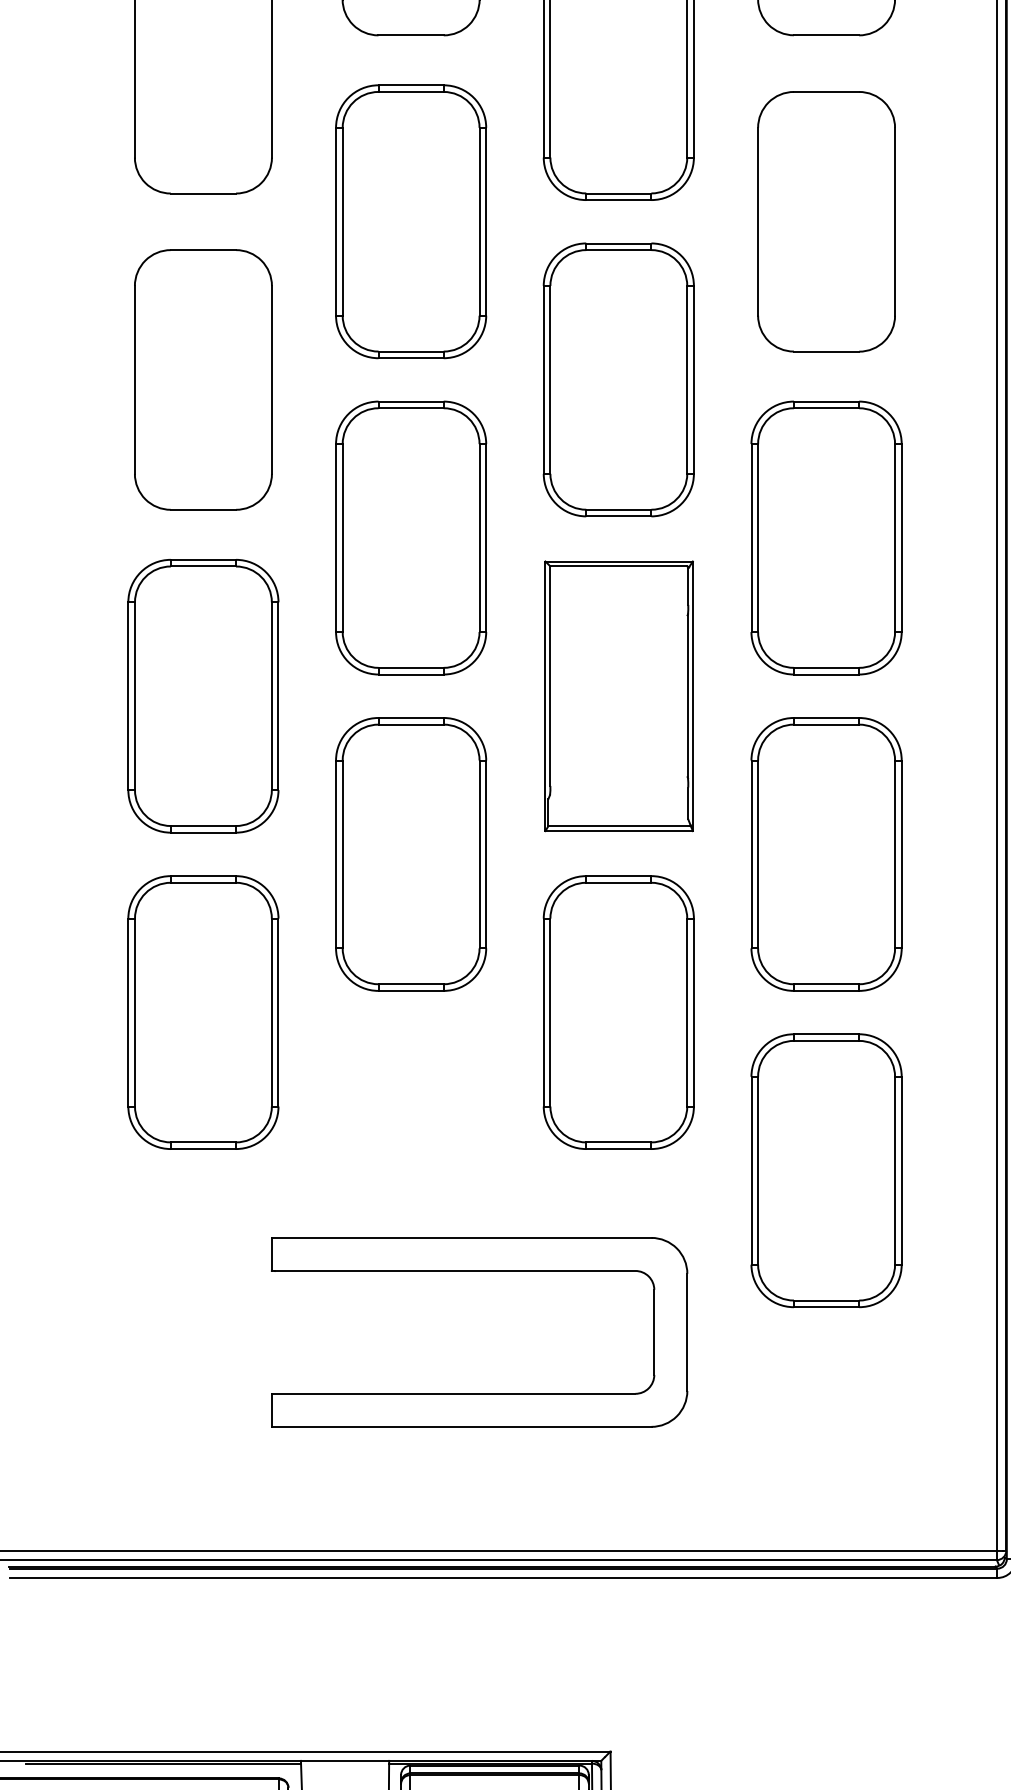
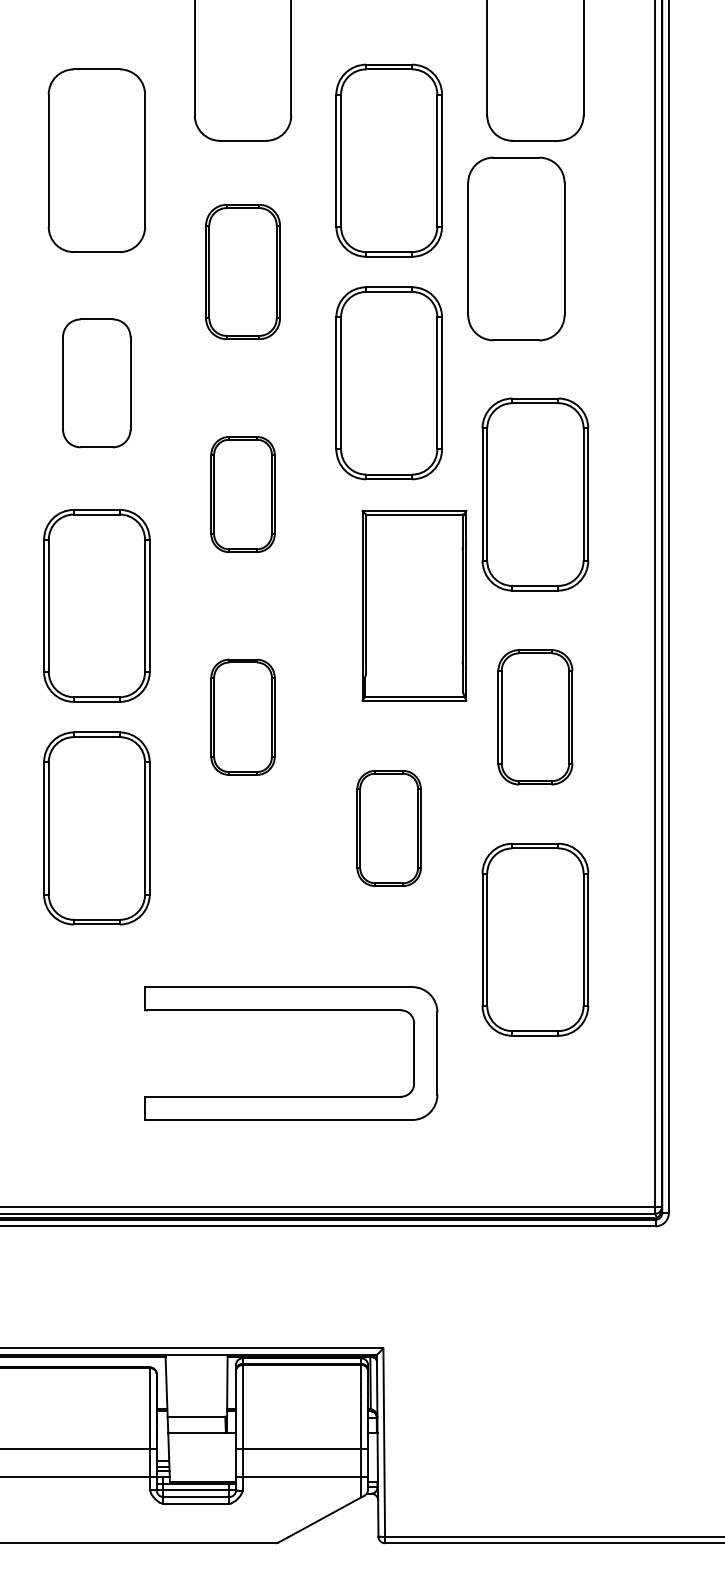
part: (410, 221) -> (242, 271), size x0.7
part: (826, 221) -> (516, 248), moved
part: (202, 380) -> (96, 383), size x0.7
part: (410, 537) -> (242, 494), size x0.6
part: (619, 695) -> (414, 605), moved
part: (410, 854) -> (242, 717), size x0.6
part: (826, 854) -> (535, 717), size x0.7
part: (617, 1012) -> (388, 828), size x0.6

